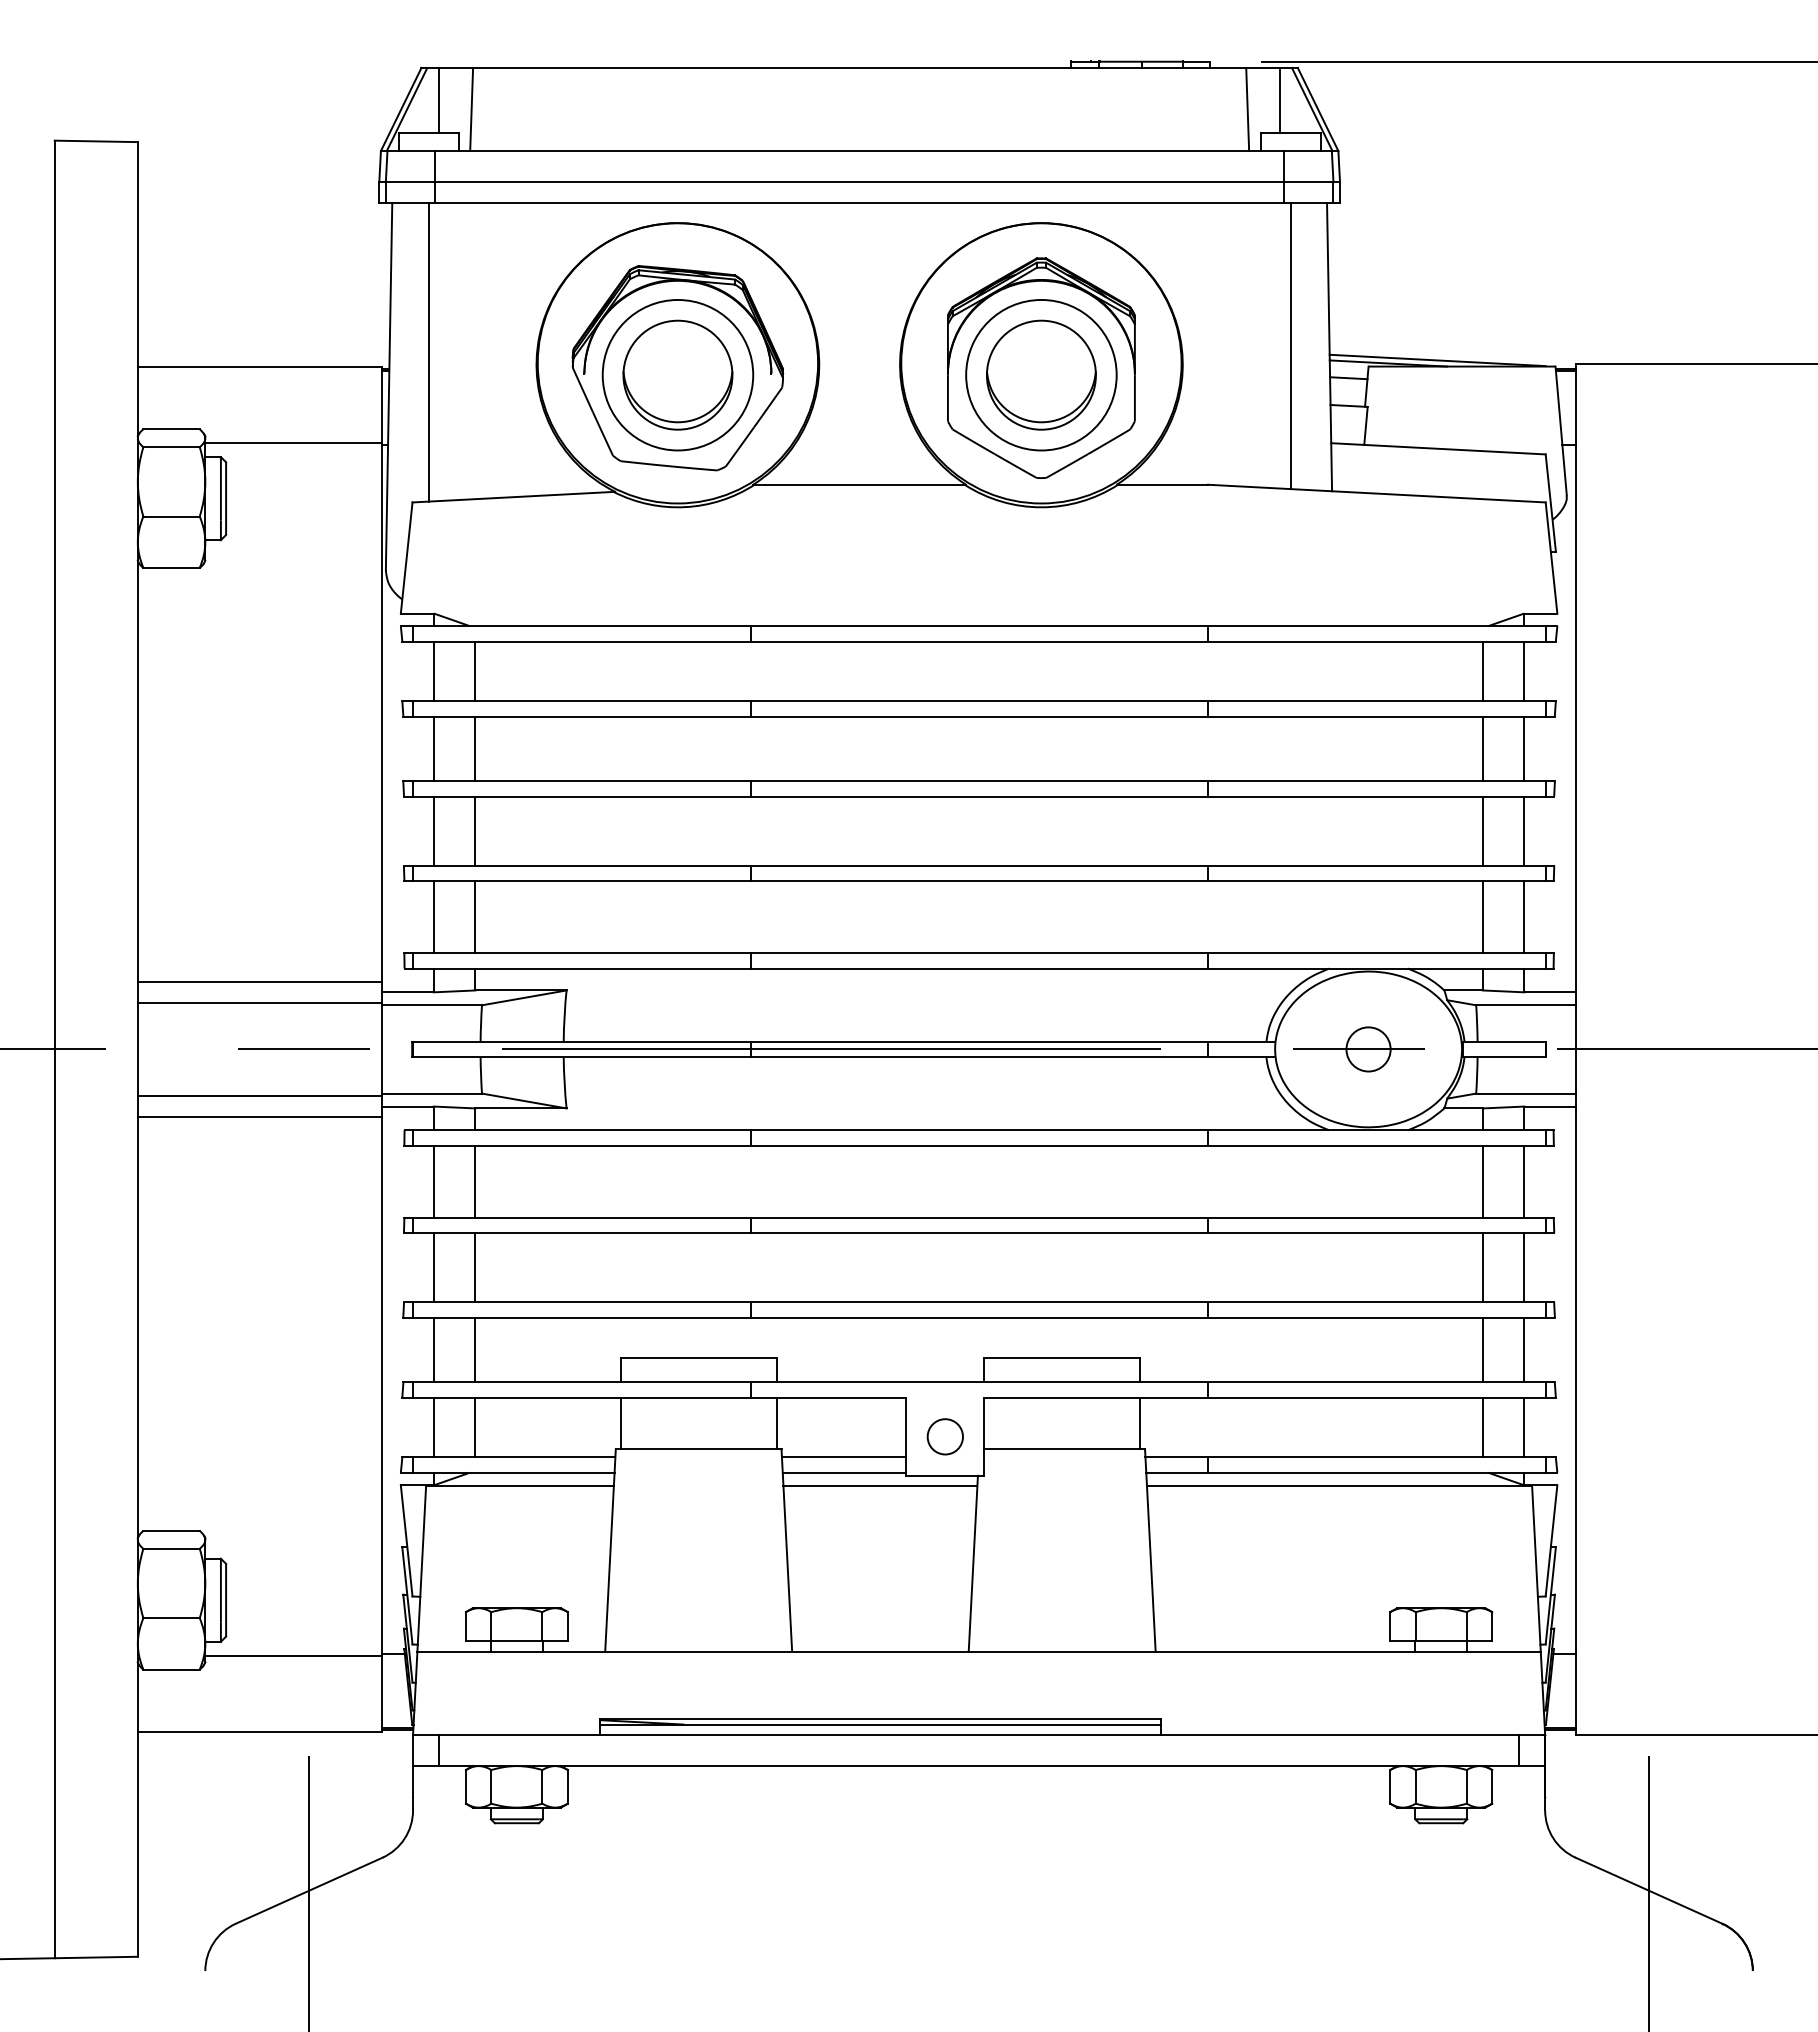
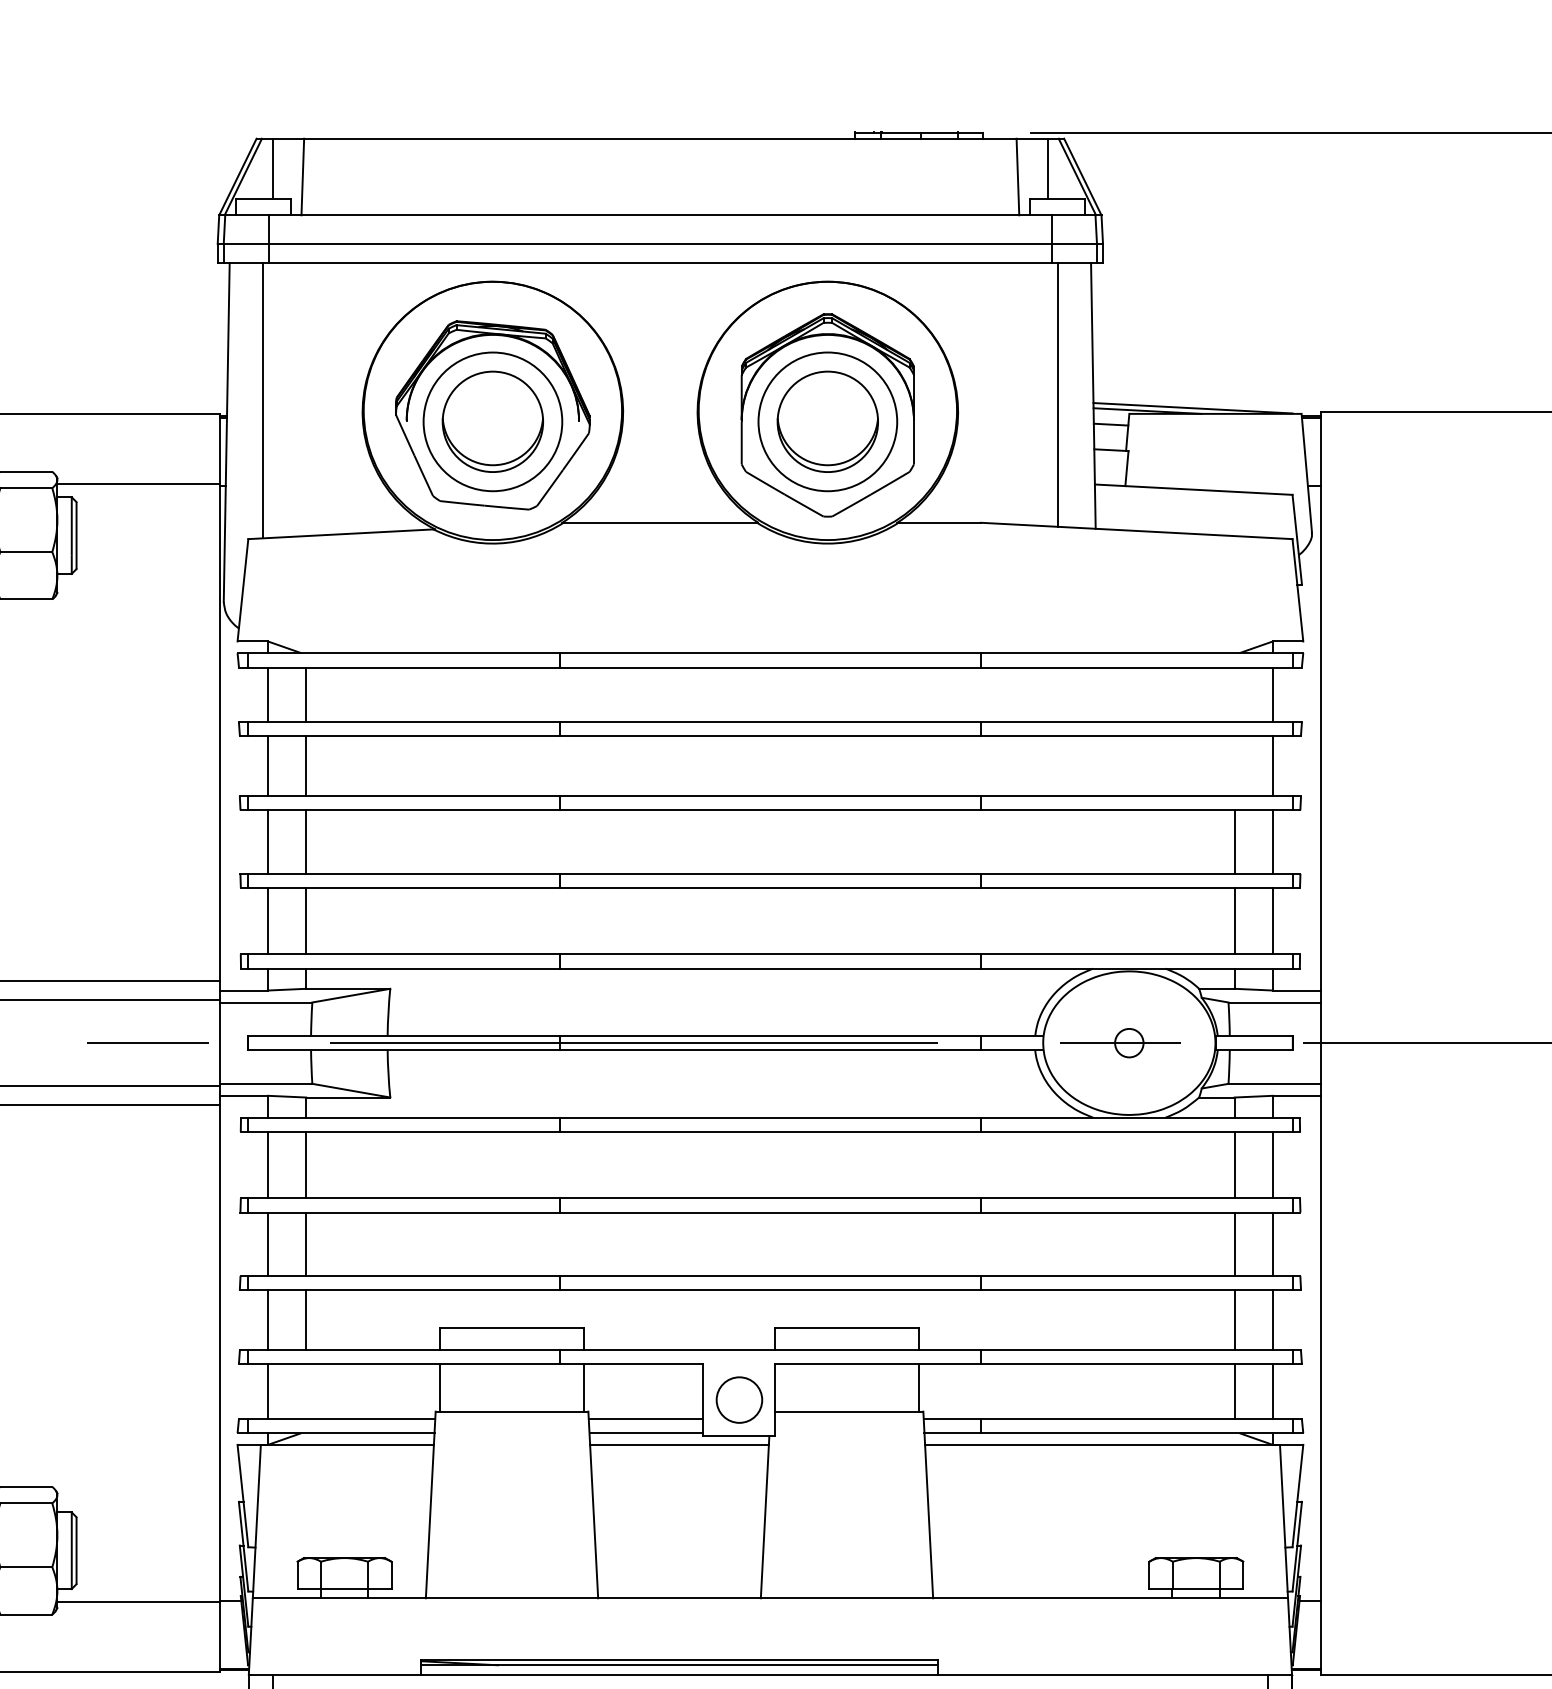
line: (1482, 671) -> (1234, 694), removed
line: (1482, 748) -> (1234, 765), removed
circle: (1368, 1049) -> (1129, 1043), size x0.7
line: (475, 1427) -> (306, 1391), removed
circle: (944, 1436) -> (738, 1399), size x1.4

